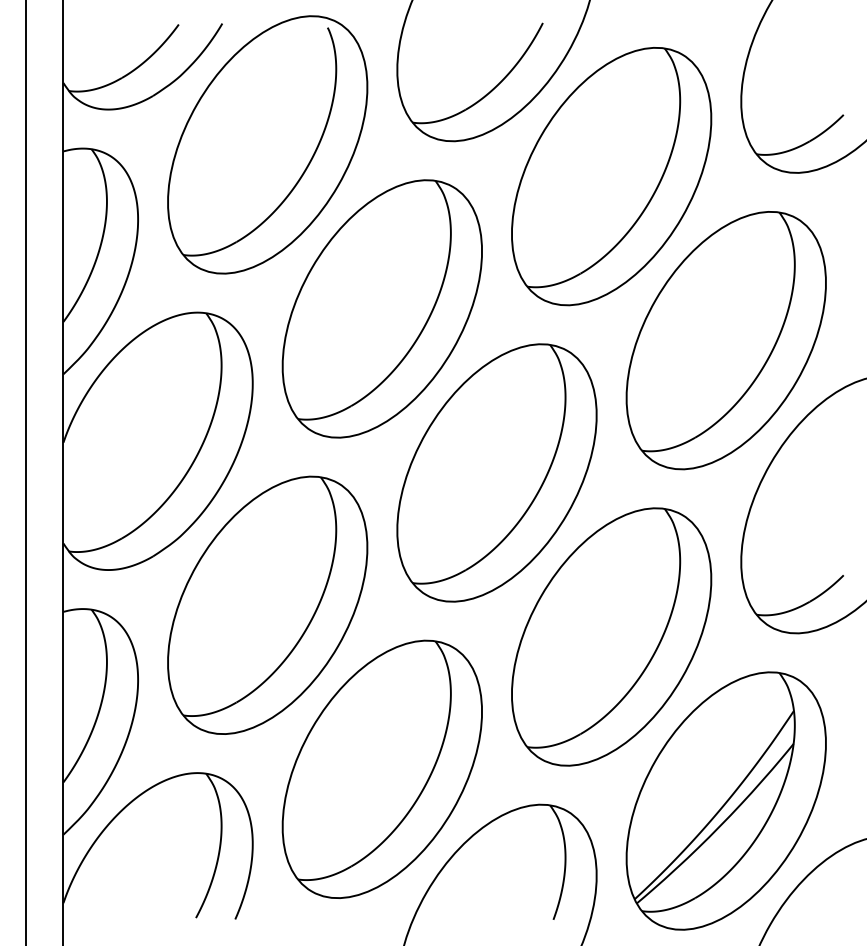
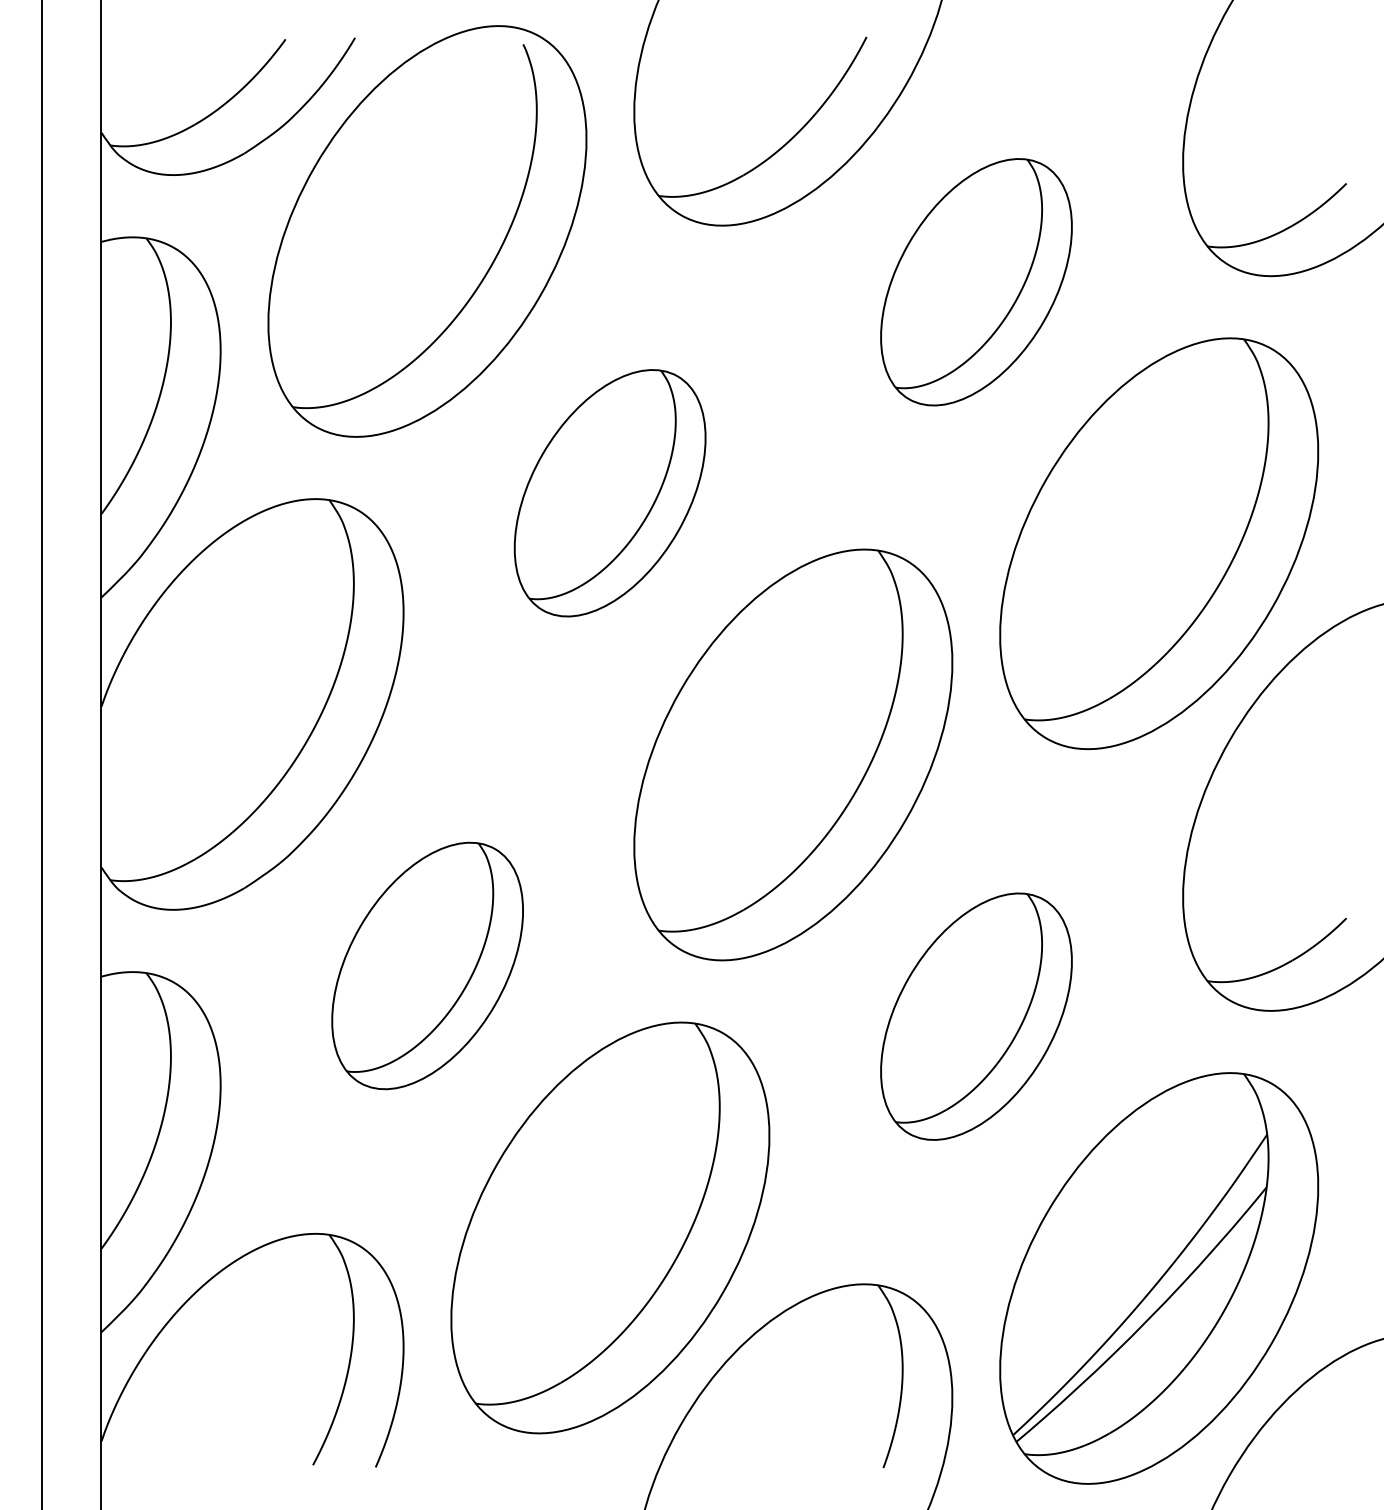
part: (611, 176) -> (976, 281), size x0.6
part: (381, 308) -> (609, 492), size x0.6
part: (267, 604) -> (427, 964), size x0.6
part: (611, 636) -> (976, 1015), size x0.6

